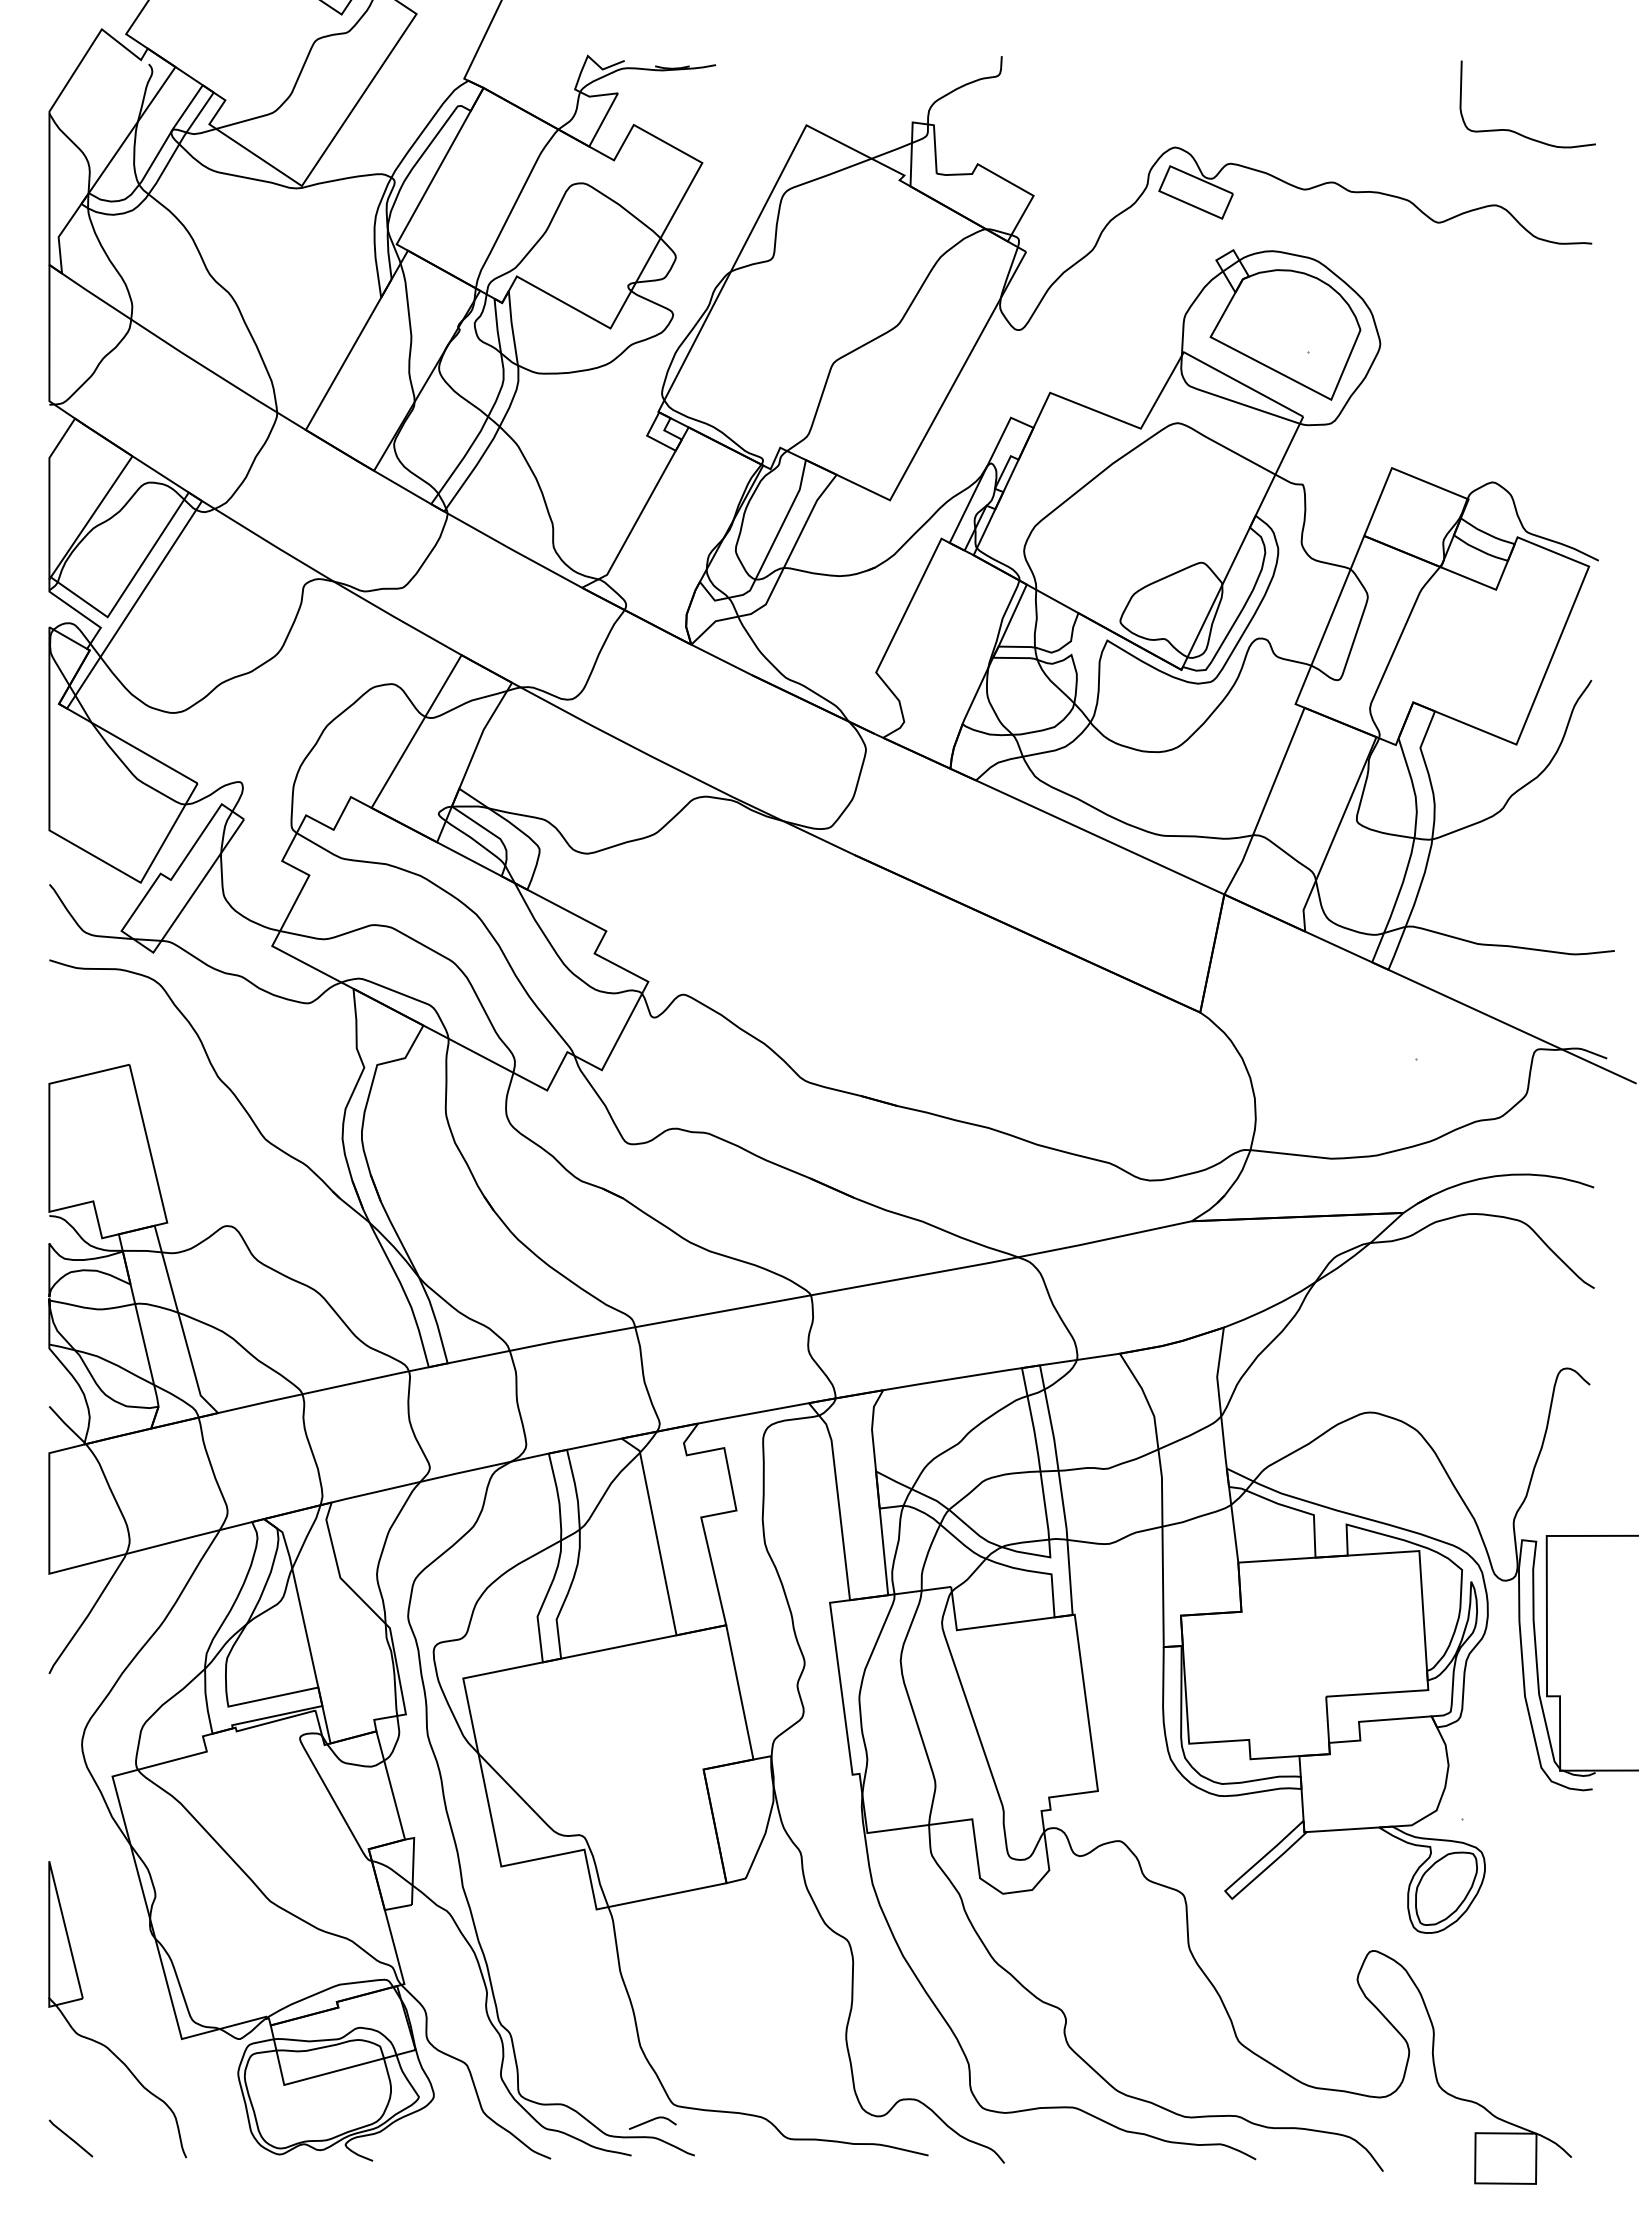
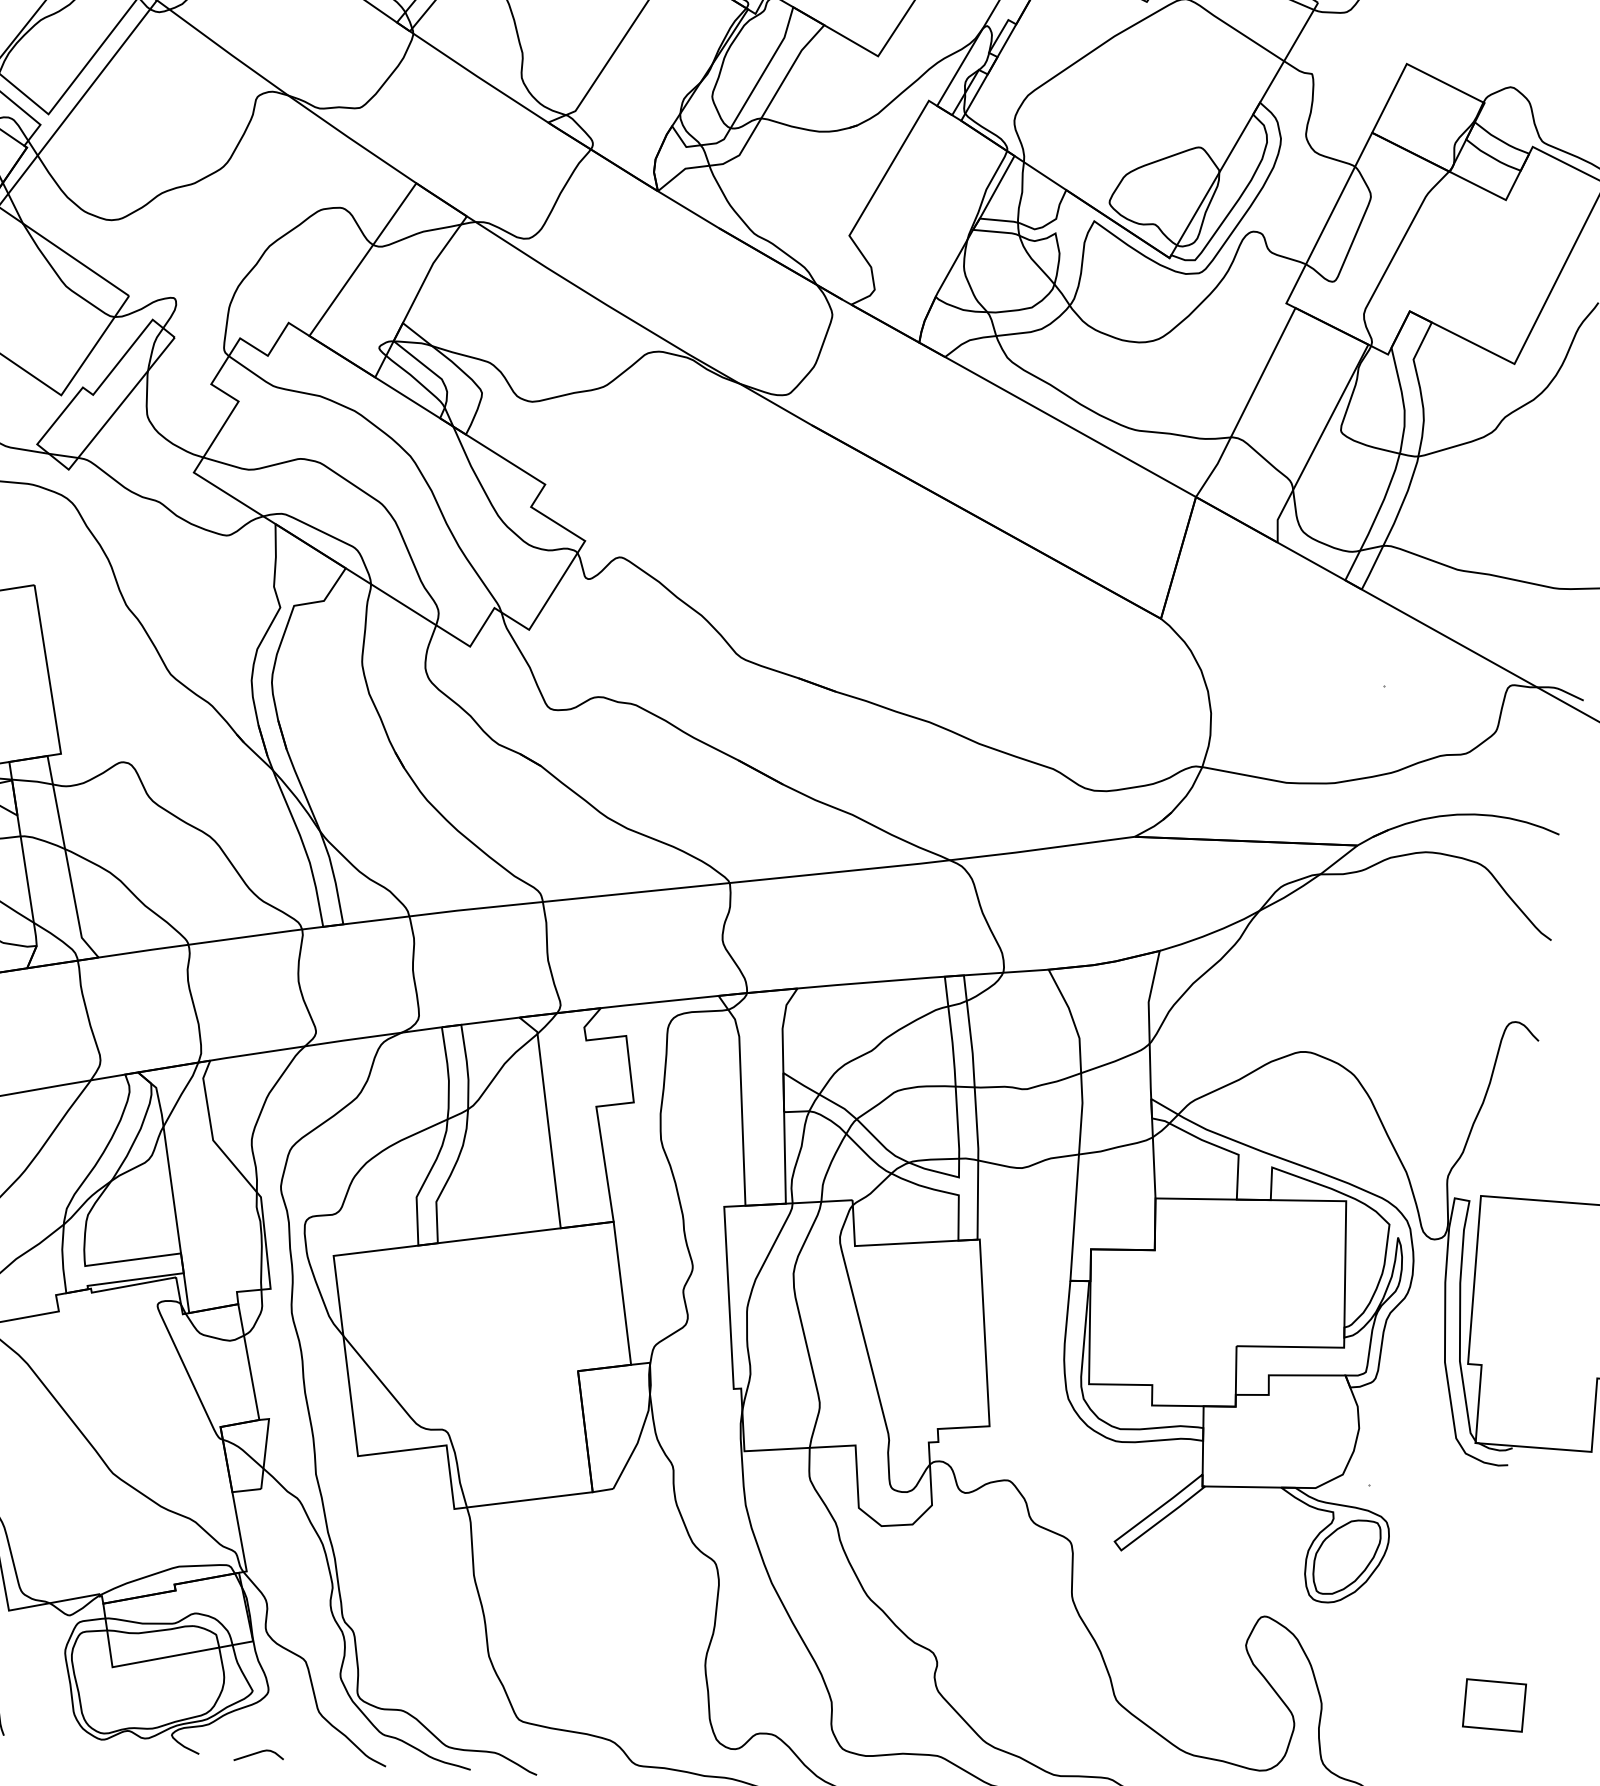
part: (1597, 2017) -> (1494, 1704), added
curve: (651, 2121) -> (257, 1754), moved

